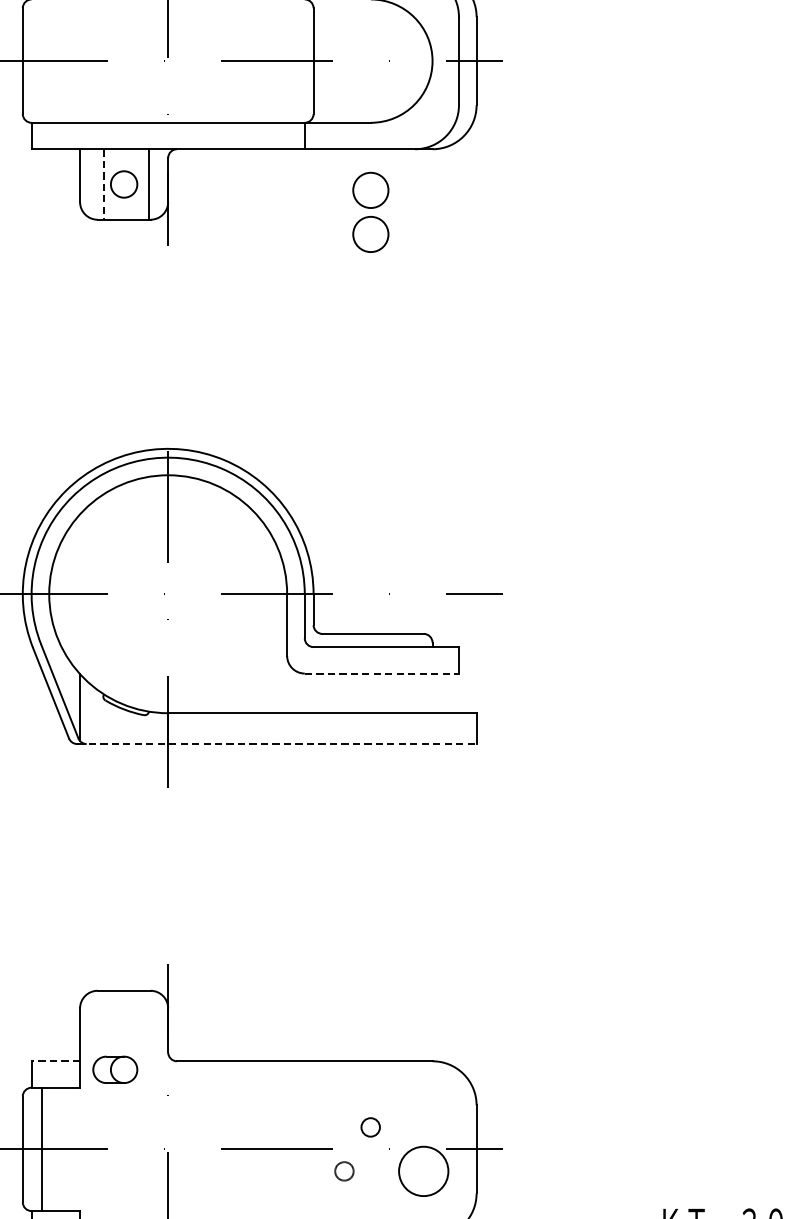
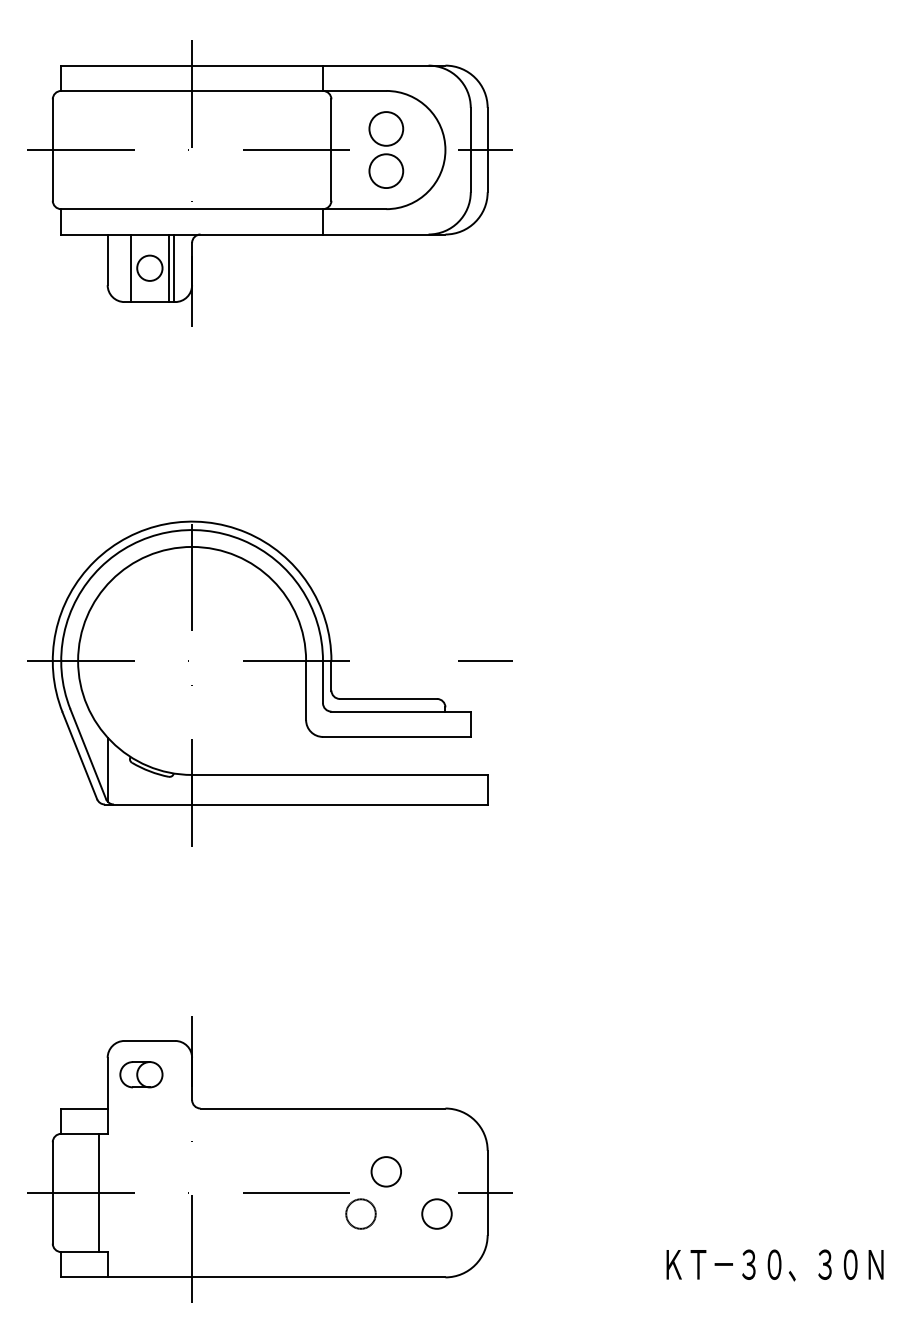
line: (103, 184) -> (130, 268), dashed -> solid
line: (143, 184) -> (168, 268), added
part: (371, 211) -> (386, 149), moved
line: (381, 673) -> (396, 736), dashed -> solid
line: (277, 744) -> (296, 804), dashed -> solid
line: (54, 1061) -> (83, 1108), dashed -> solid
part: (115, 1069) -> (141, 1074), moved
circle: (369, 1127) -> (385, 1171), size x1.67
line: (42, 1148) -> (99, 1192), moved
circle: (343, 1170) -> (360, 1213), size x1.67
circle: (423, 1170) -> (436, 1213), size x0.62

